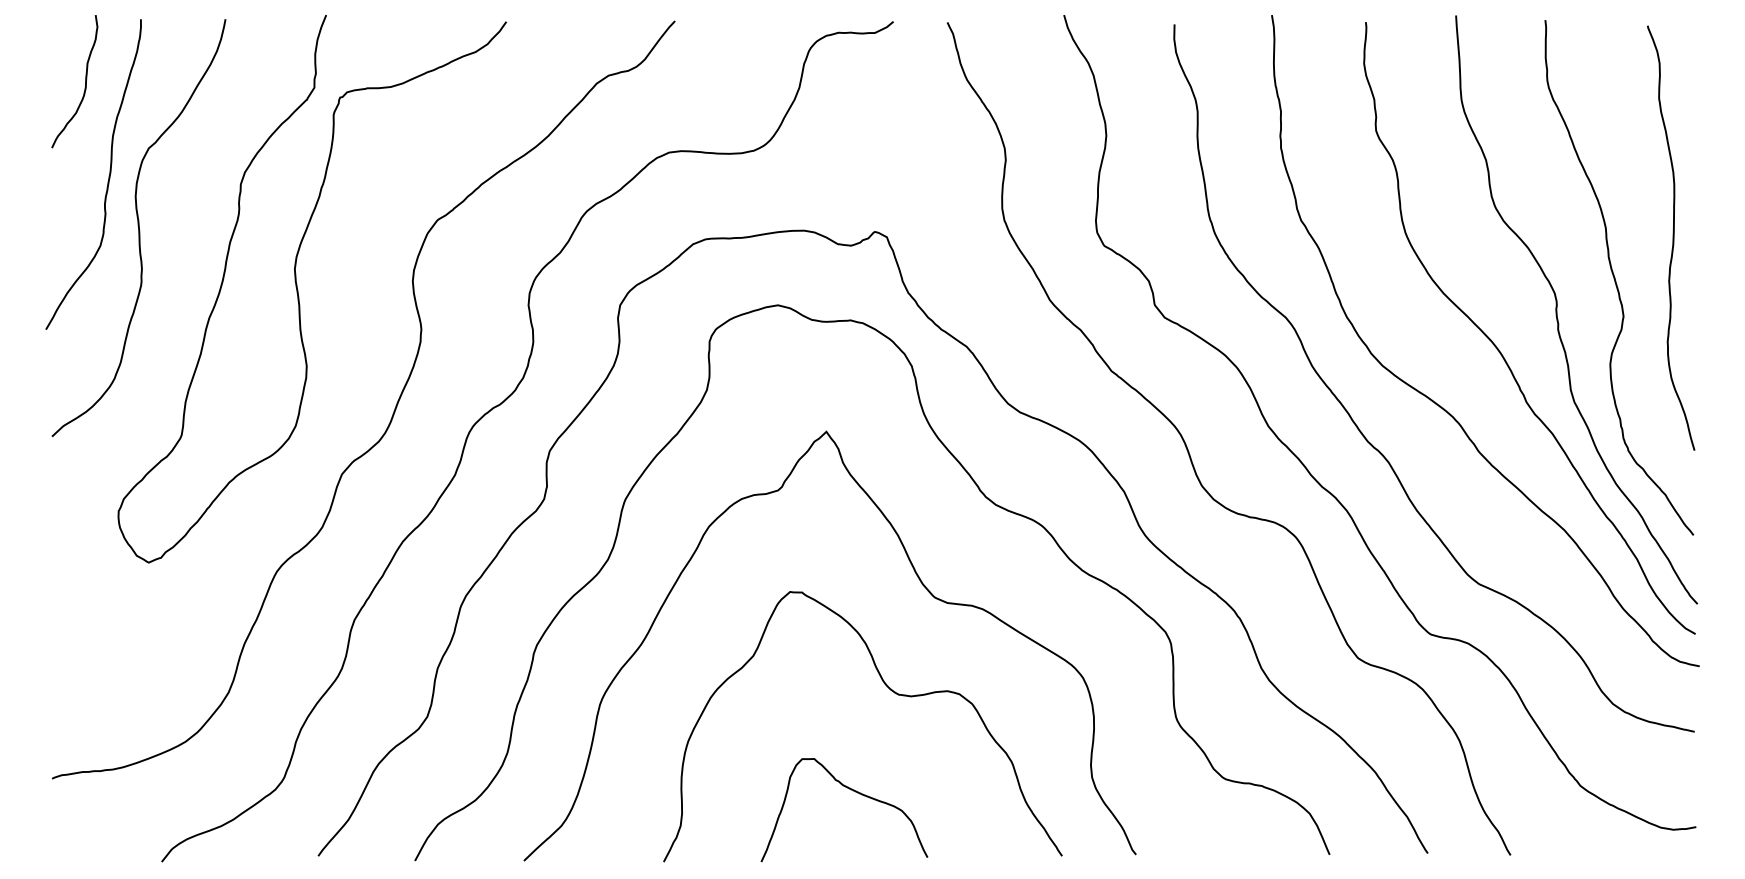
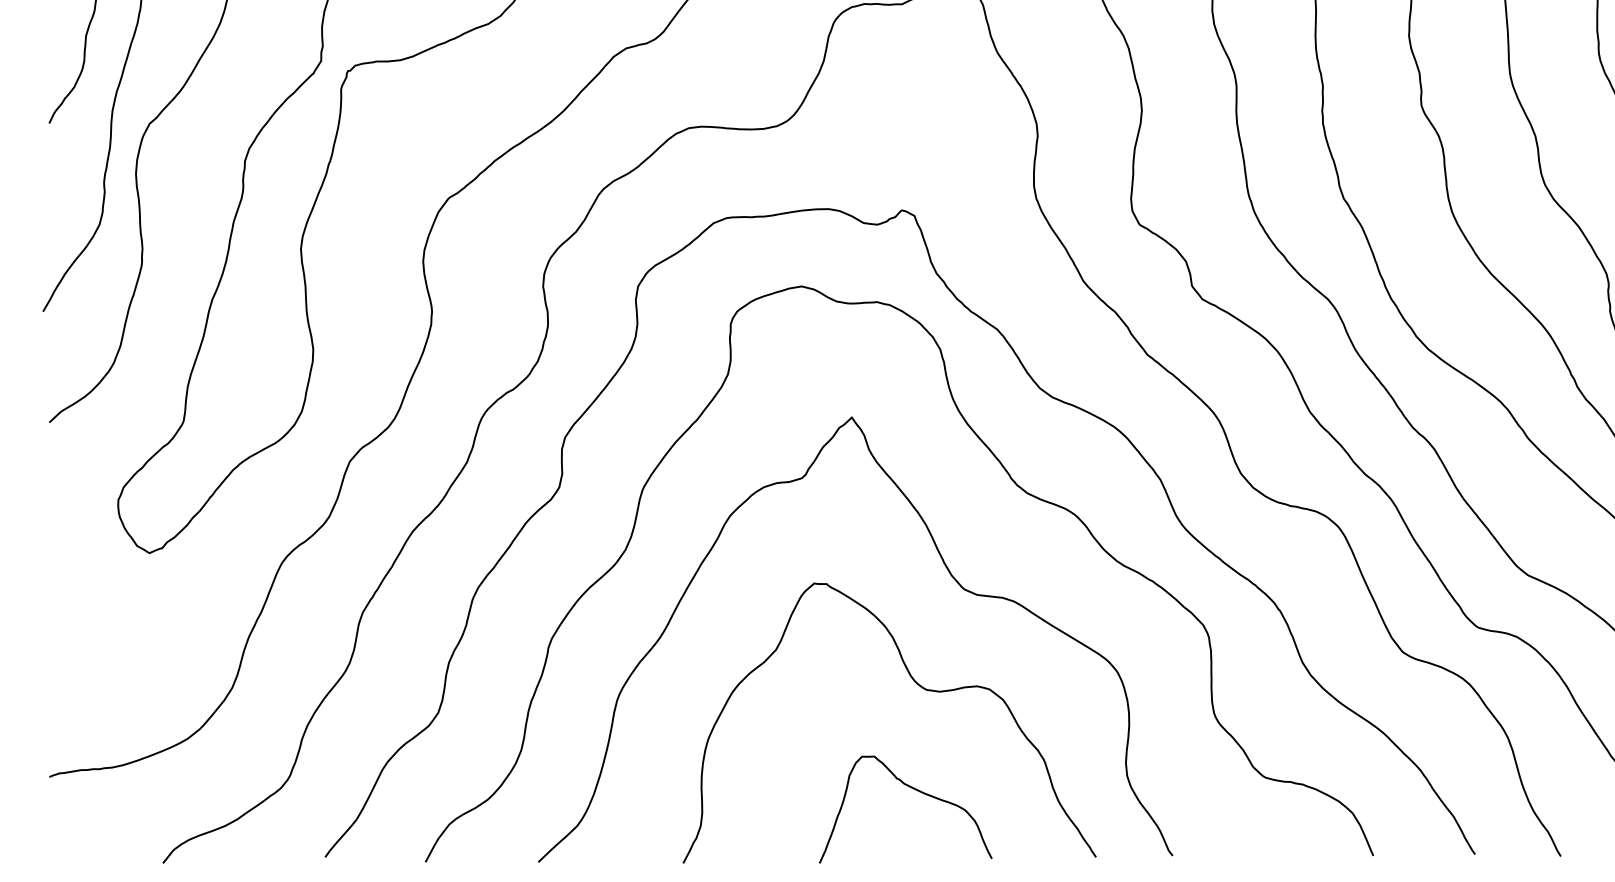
curve: (853, 791) -> (915, 790), moved

